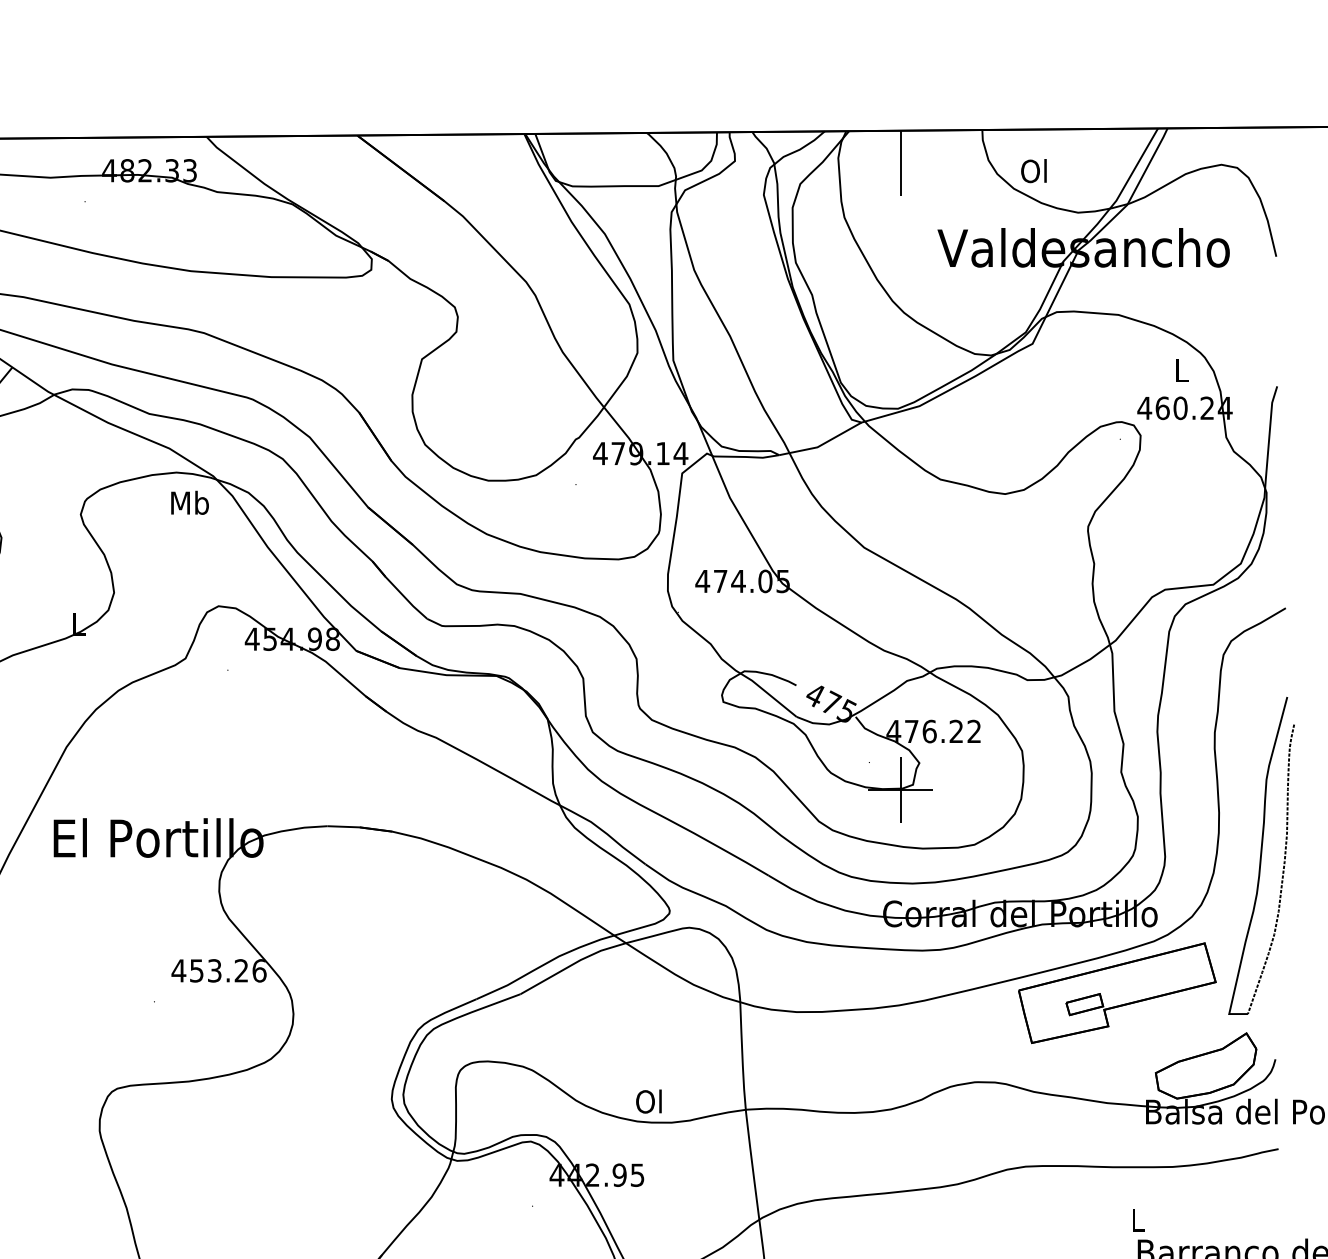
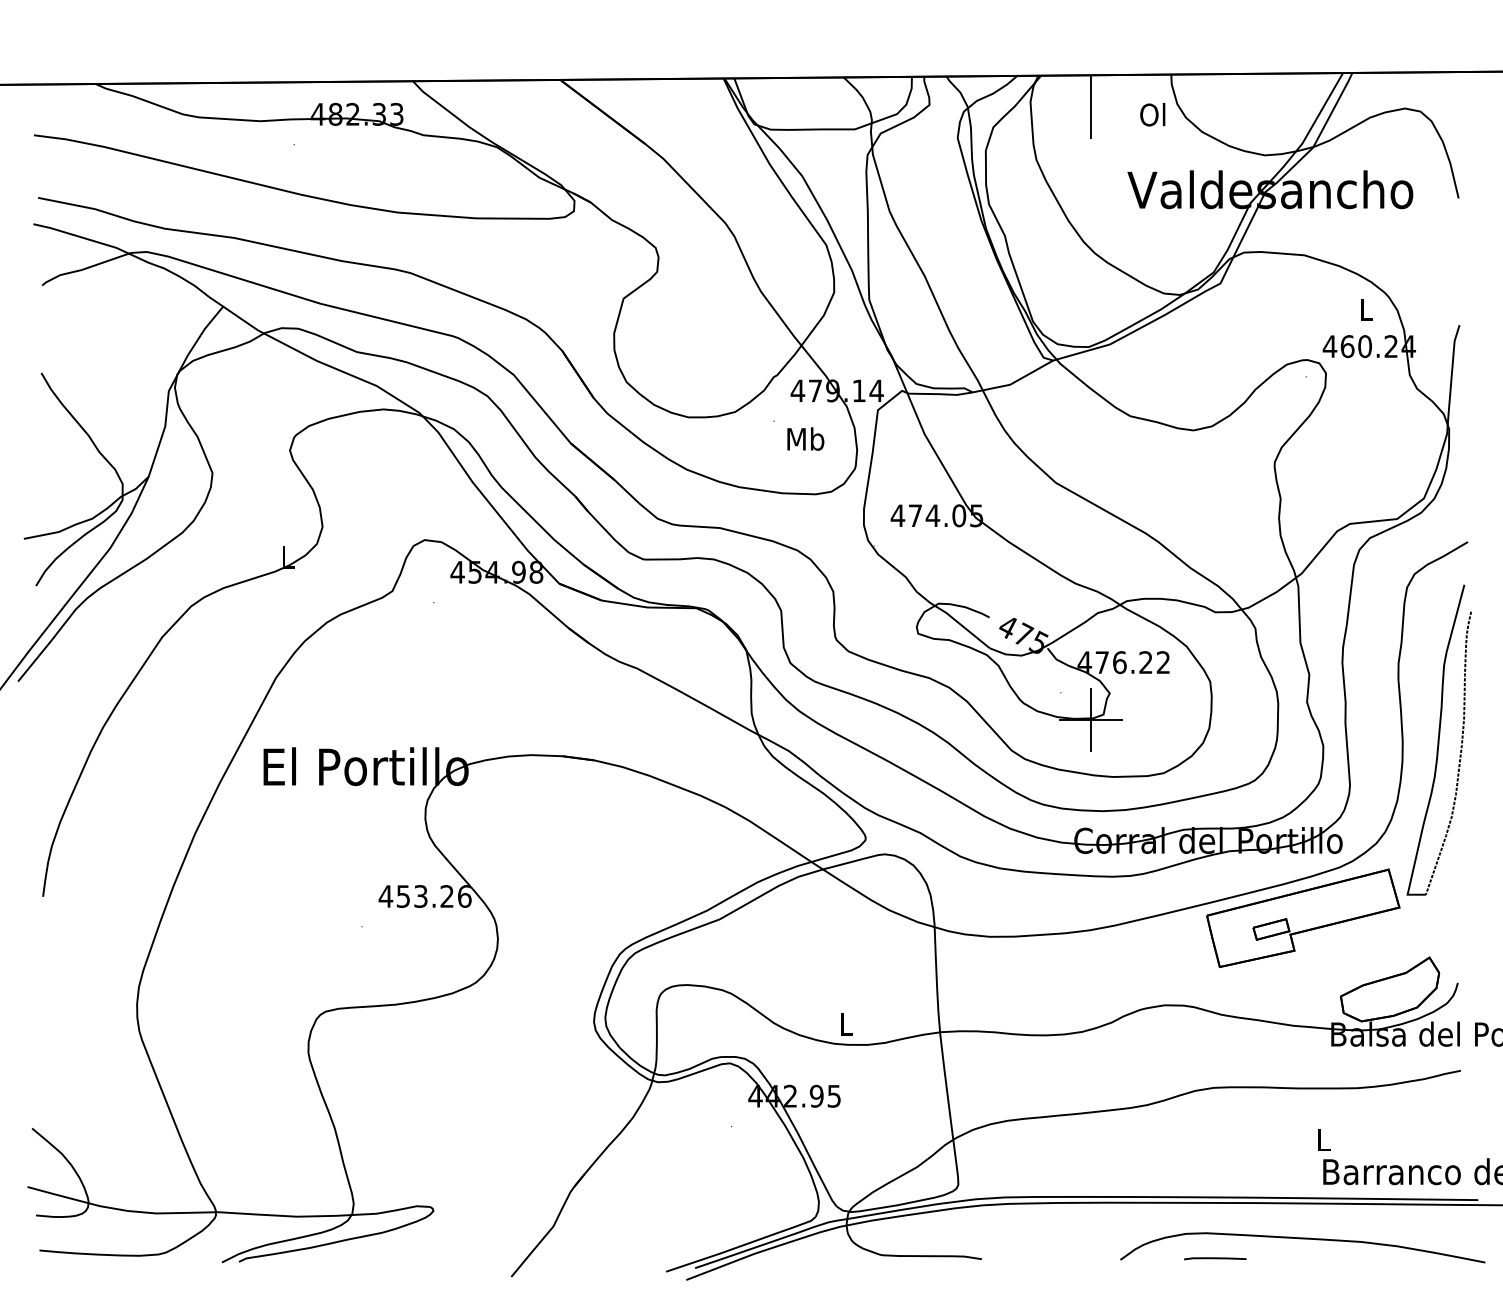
text: (1033, 170) -> (1152, 114), moved
text: (189, 502) -> (805, 438), moved
part: (1260, 855) -> (1438, 739), moved
text: (648, 1101) -> (844, 1024), Ol -> L

